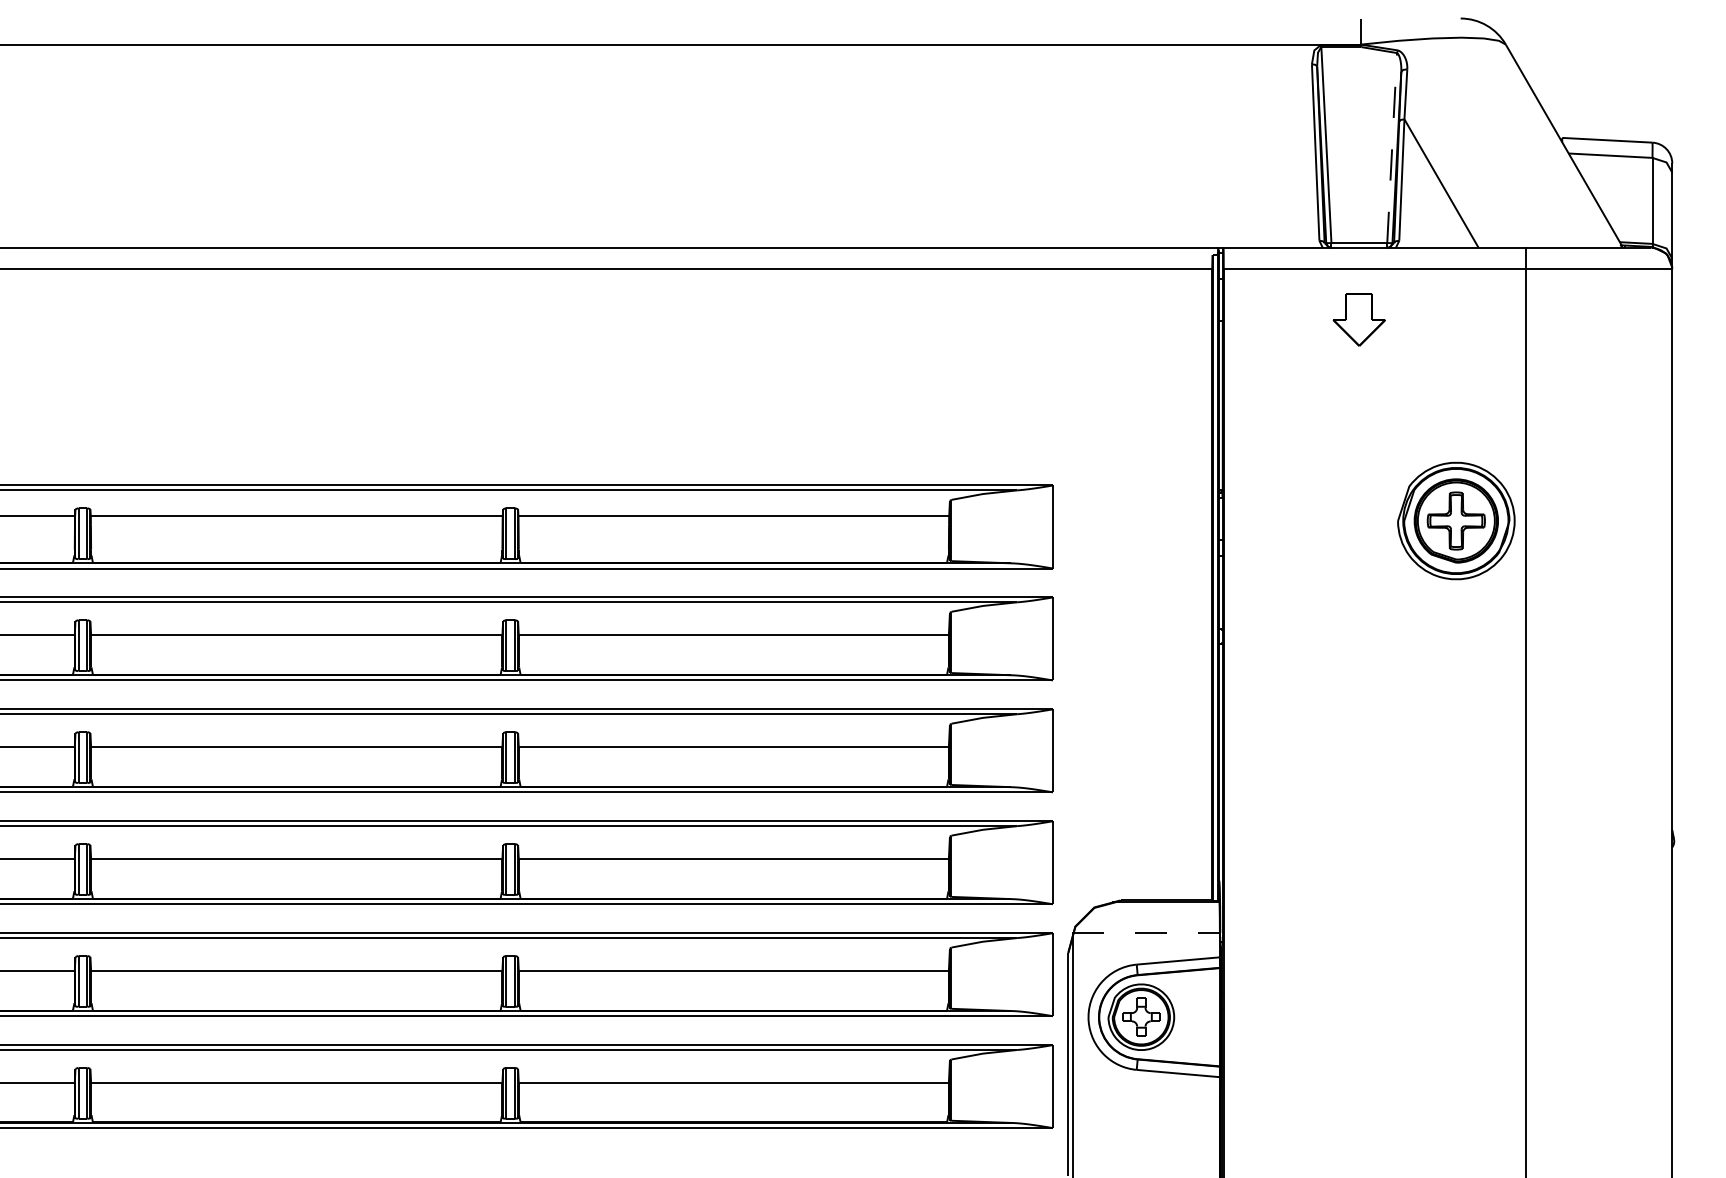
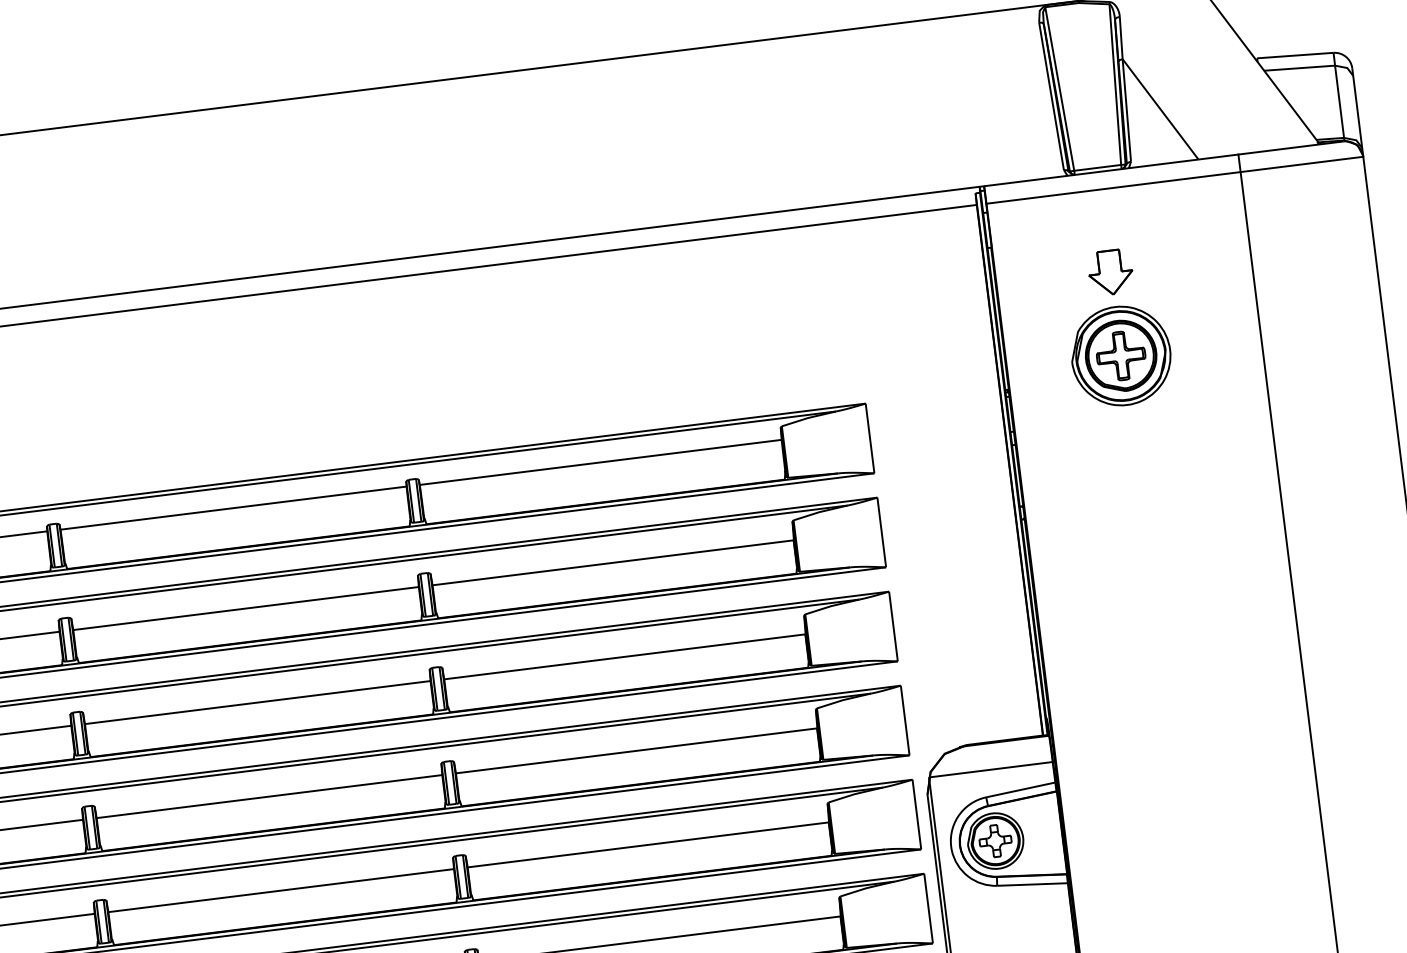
line: (1392, 147) -> (1115, 84), dashed -> solid
part: (1358, 319) -> (1110, 272), moved
part: (1456, 520) -> (1121, 355), moved
line: (1146, 932) -> (991, 769), dashed -> solid

